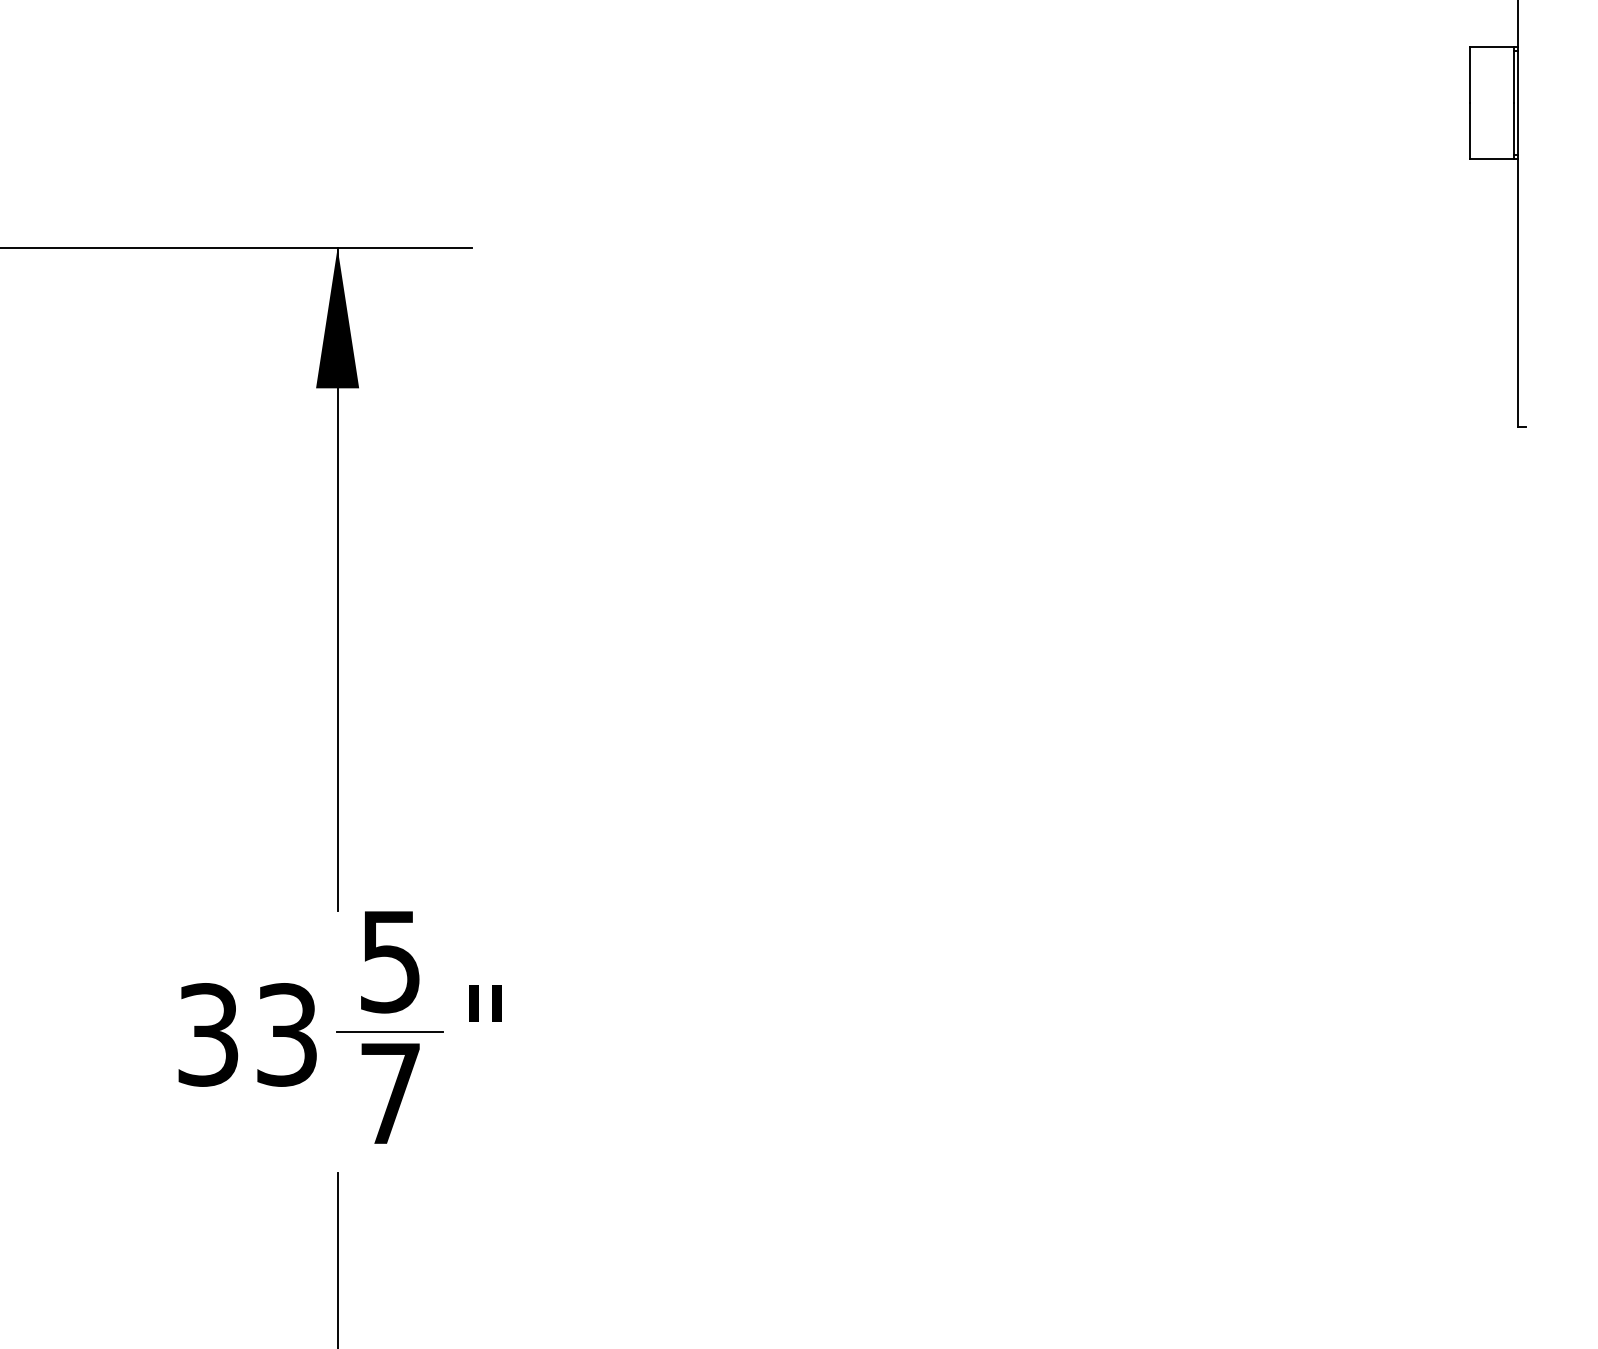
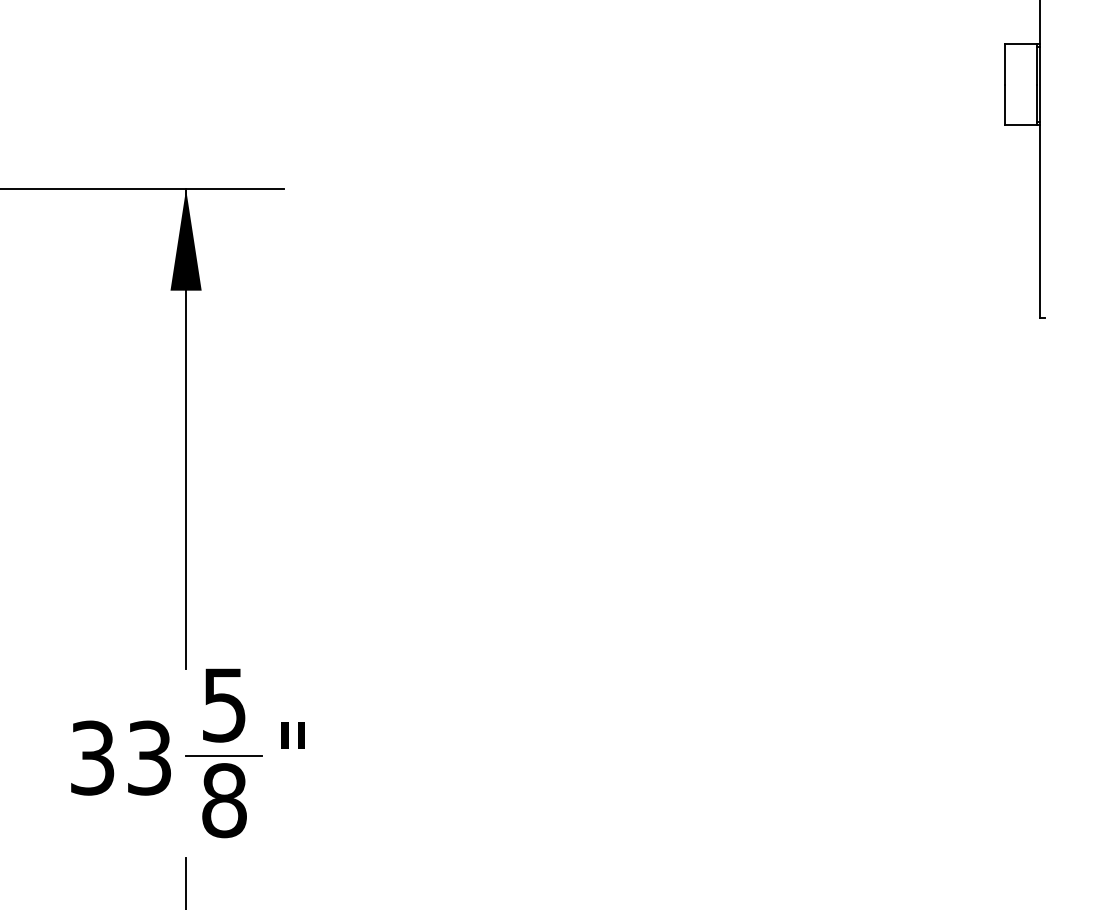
text: (390, 1093) -> (224, 800), 7 -> 8

